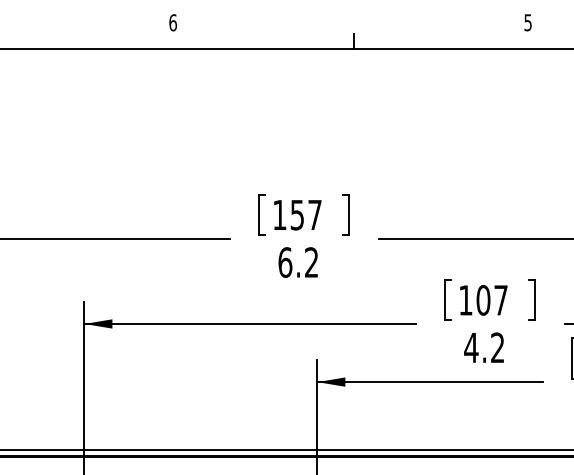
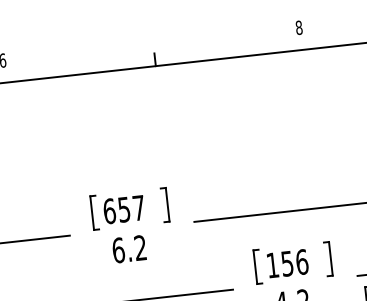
text: (527, 22) -> (298, 27), 5 -> 8
text: (279, 214) -> (109, 210), 157 -> 657
text: (492, 300) -> (295, 263), 107 -> 156

